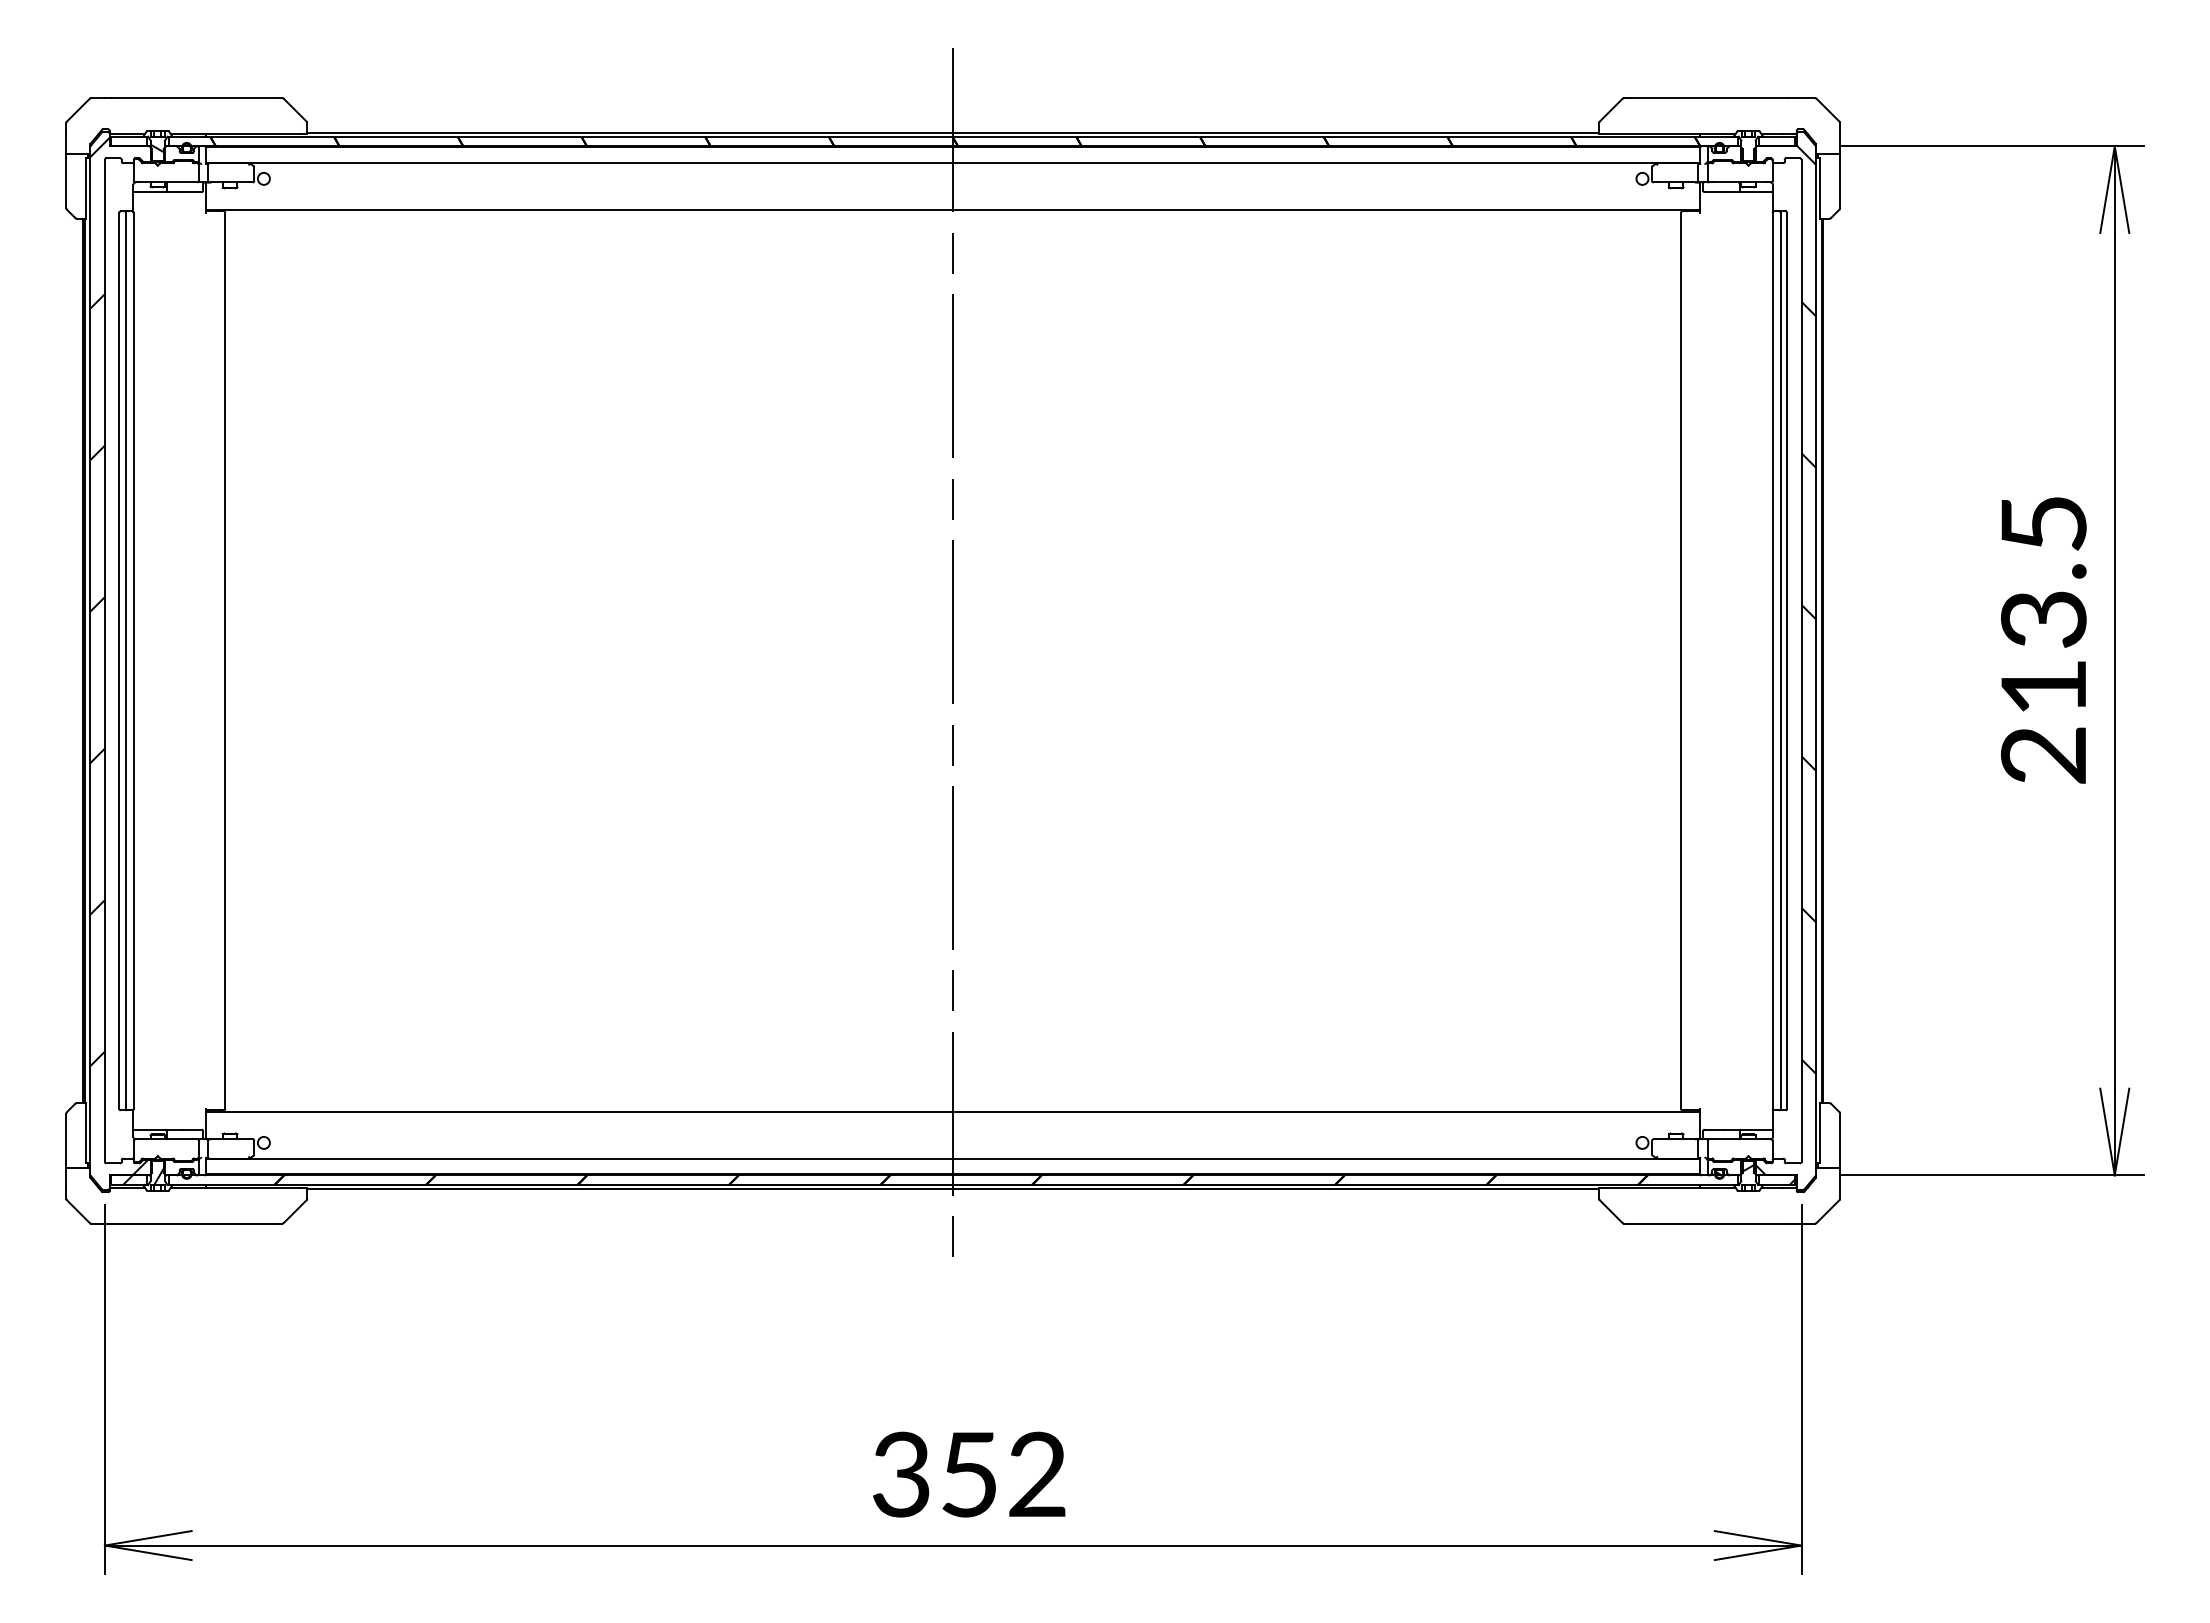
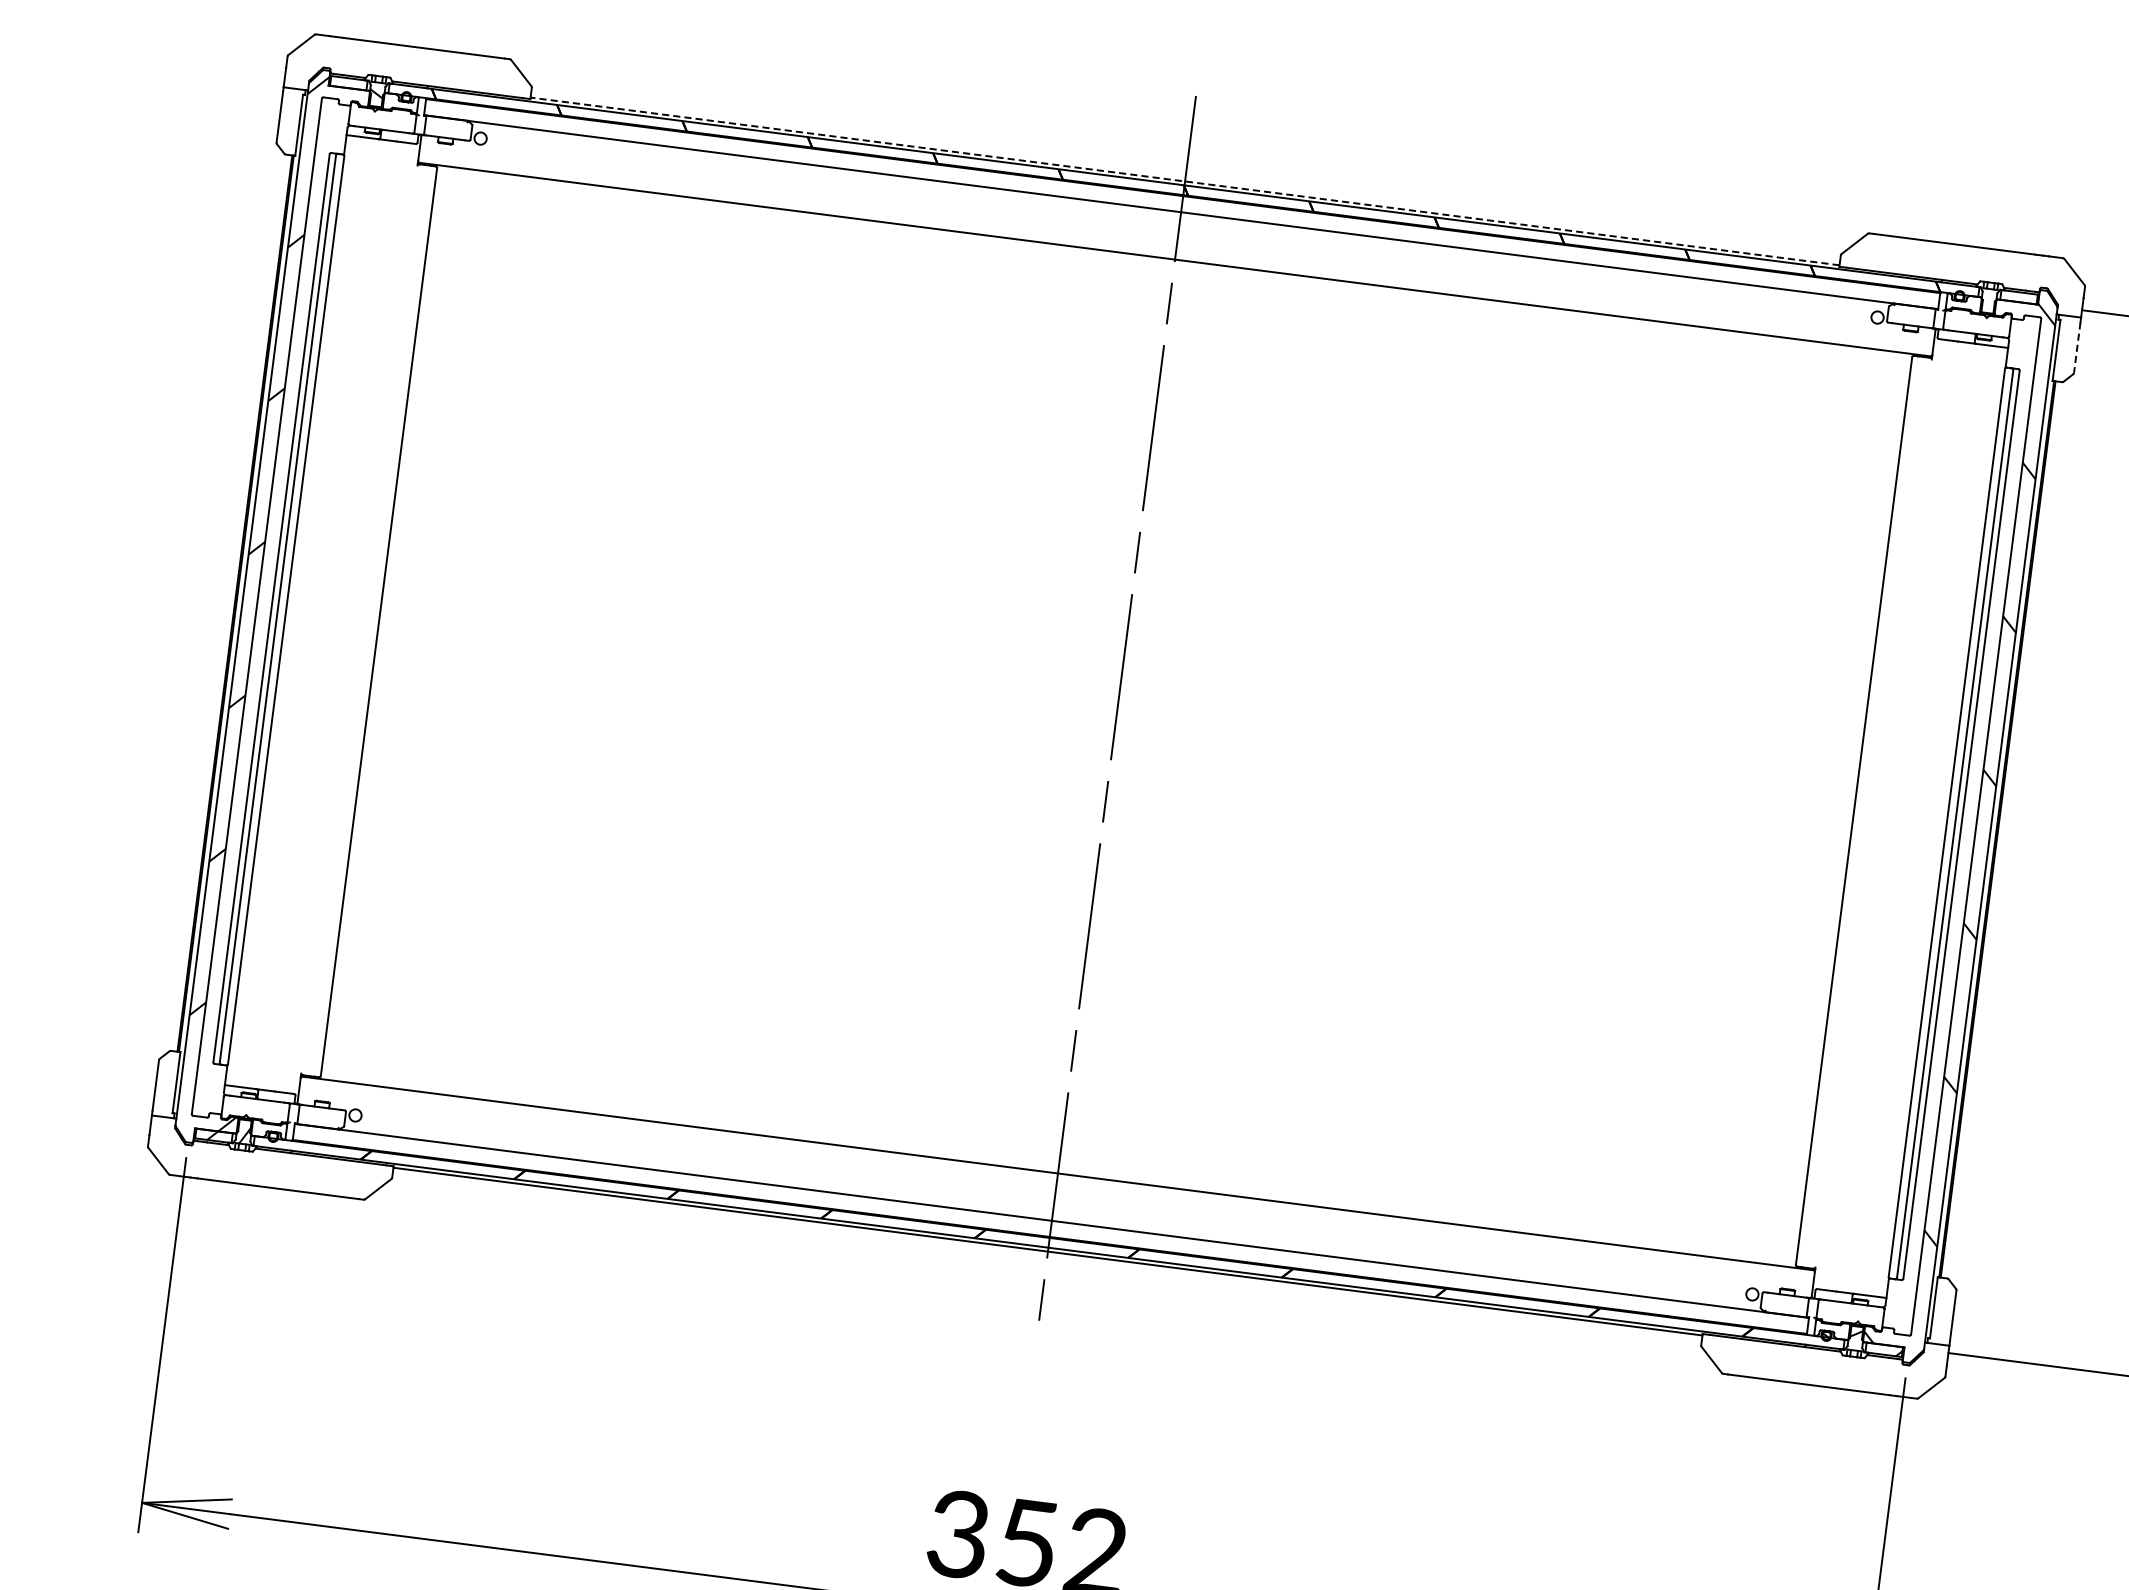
line: (953, 132) -> (1185, 181), solid -> dashed
line: (1840, 183) -> (2077, 347), solid -> dashed

